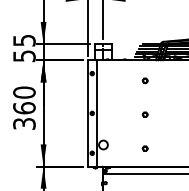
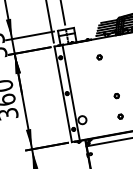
part: (144, 80) -> (98, 57), moved
part: (144, 114) -> (116, 95), moved

